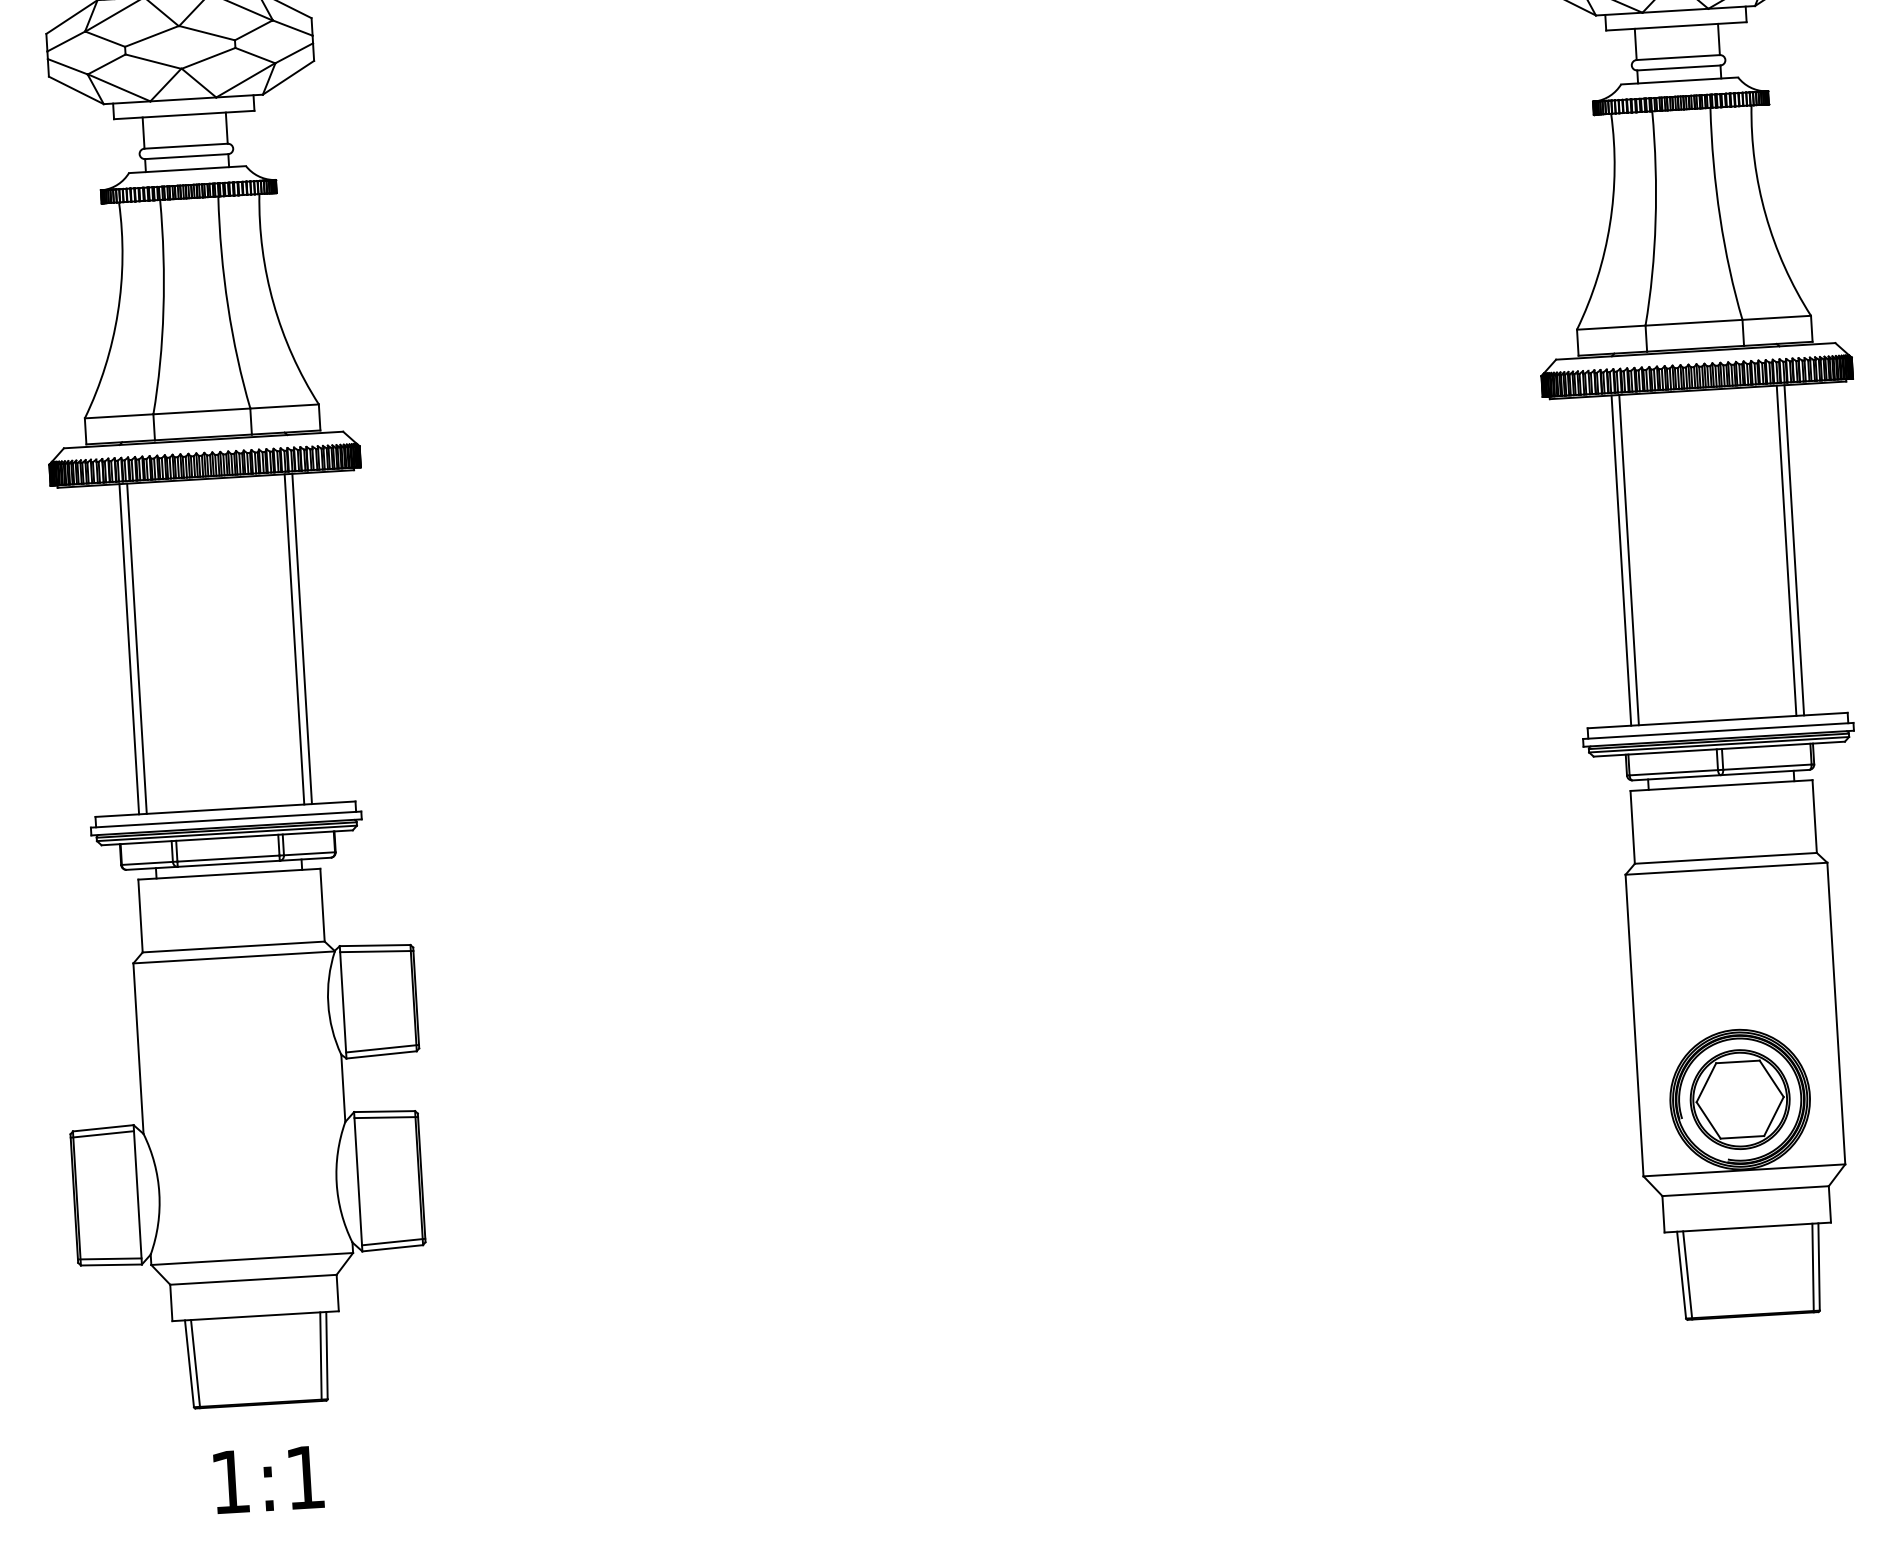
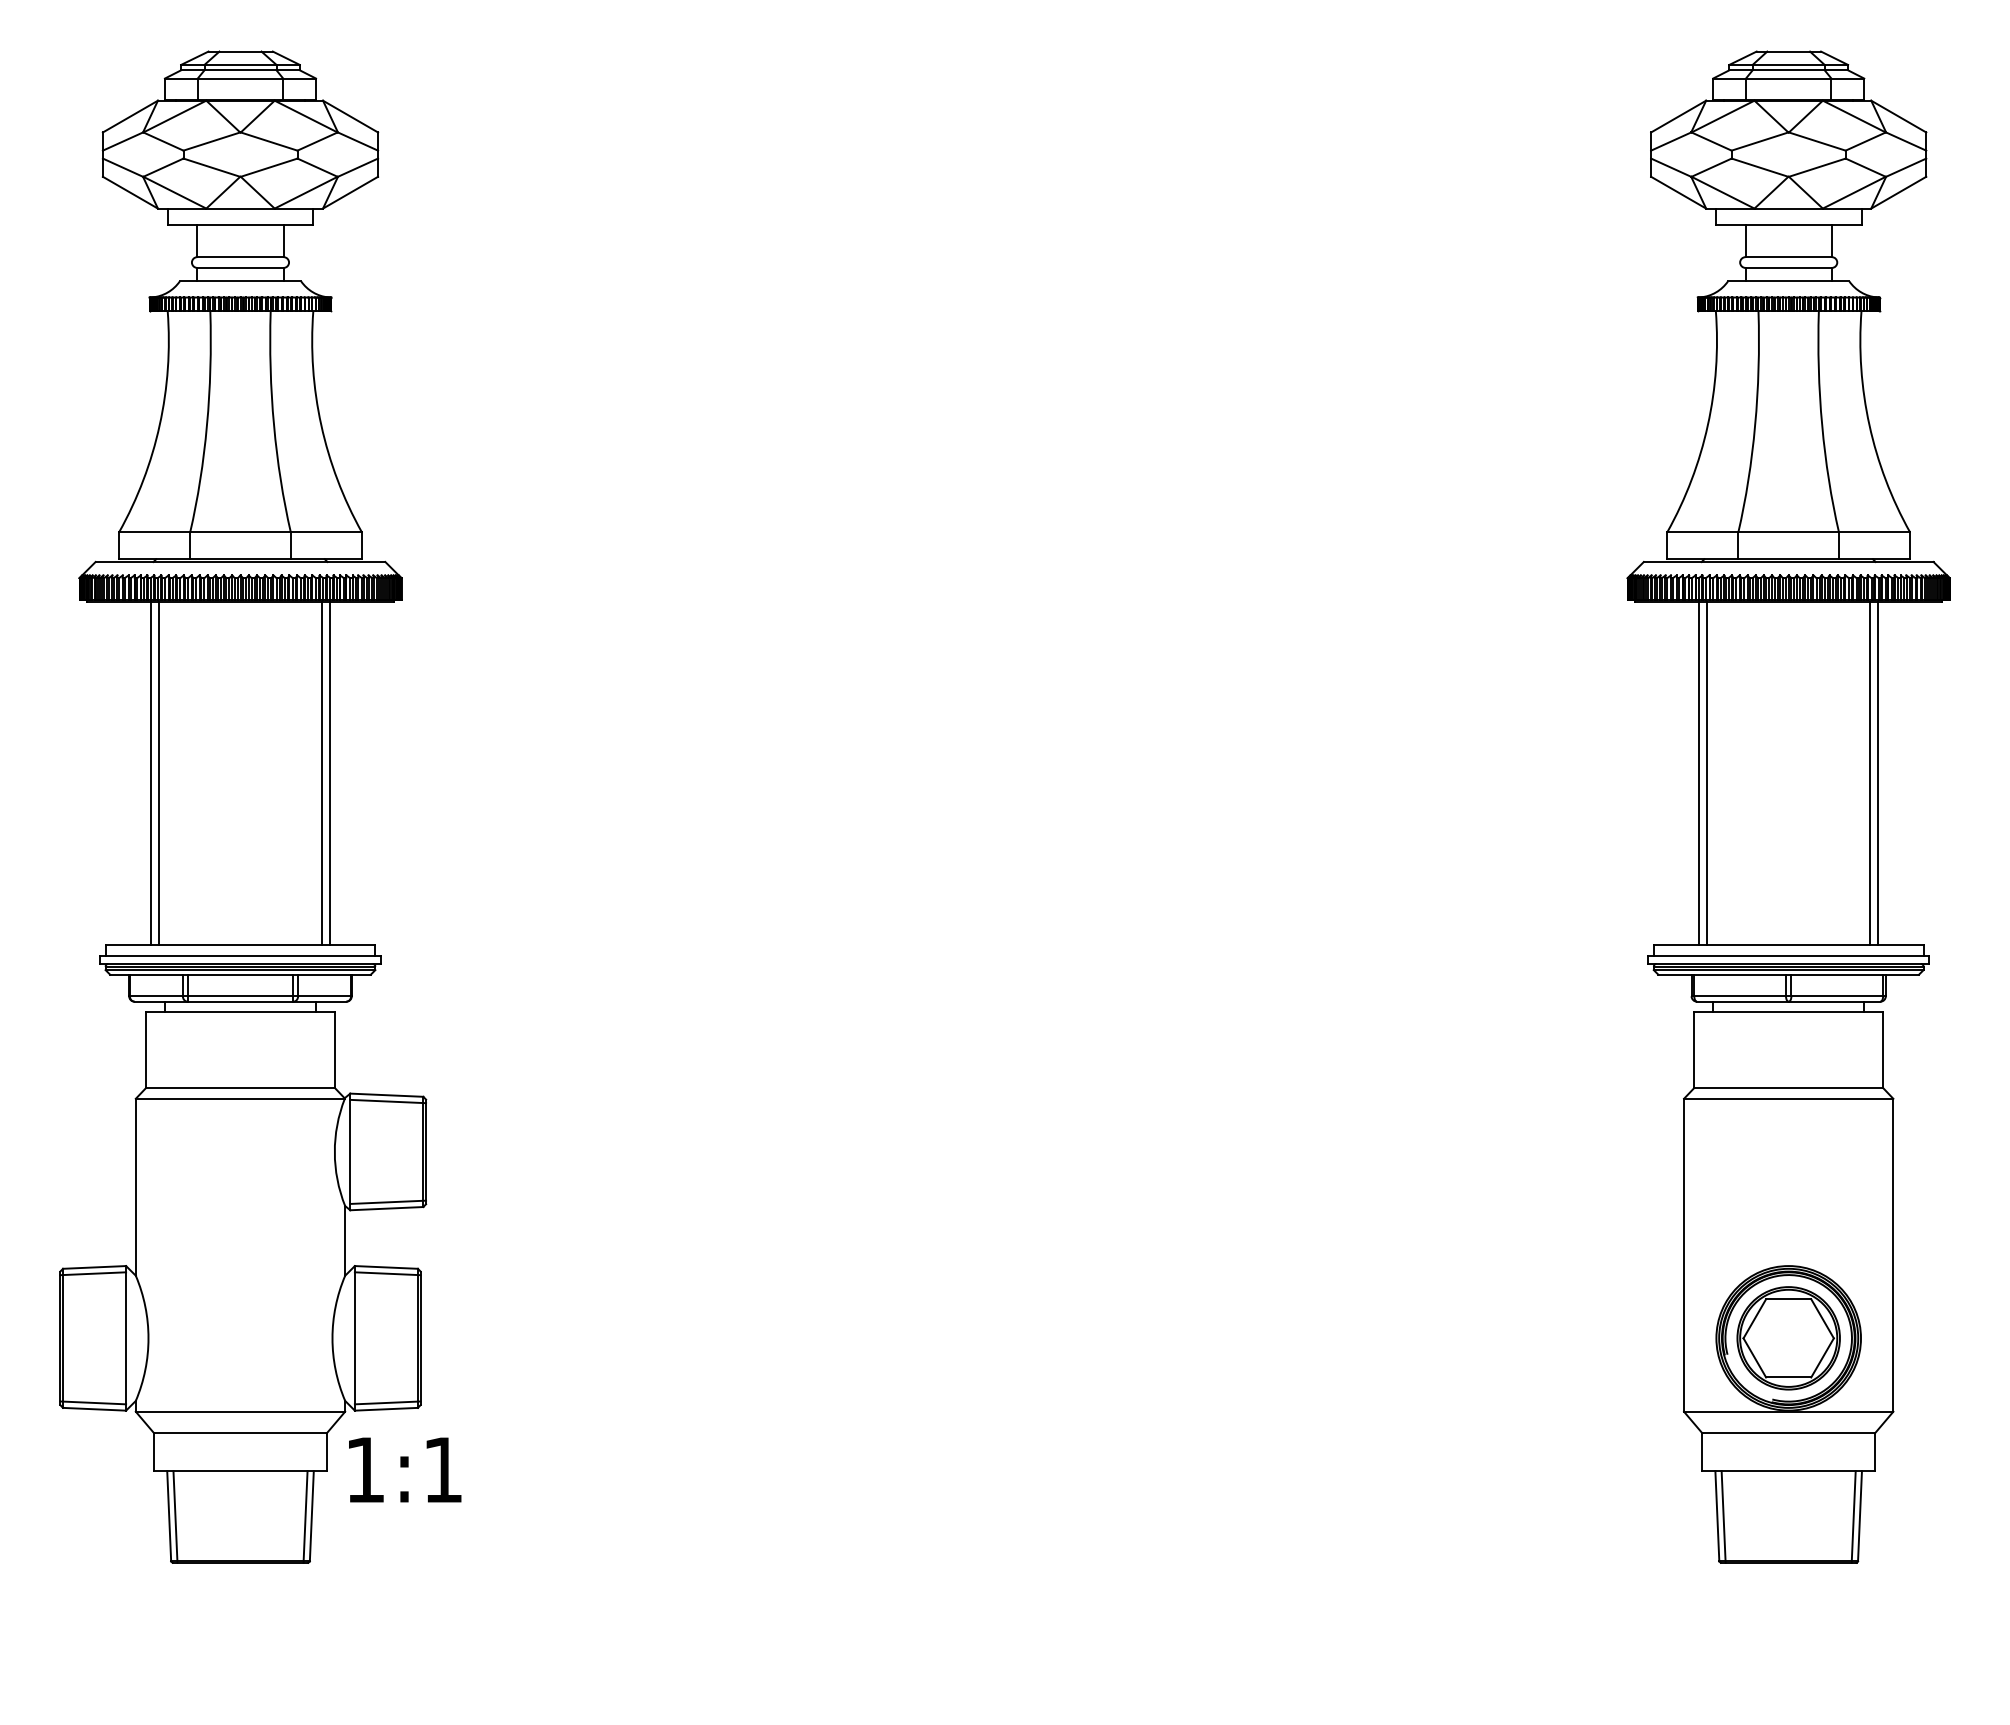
text: (269, 1479) -> (405, 1469), moved

